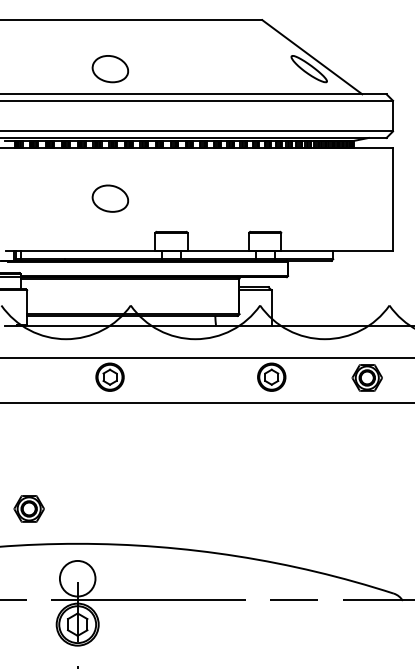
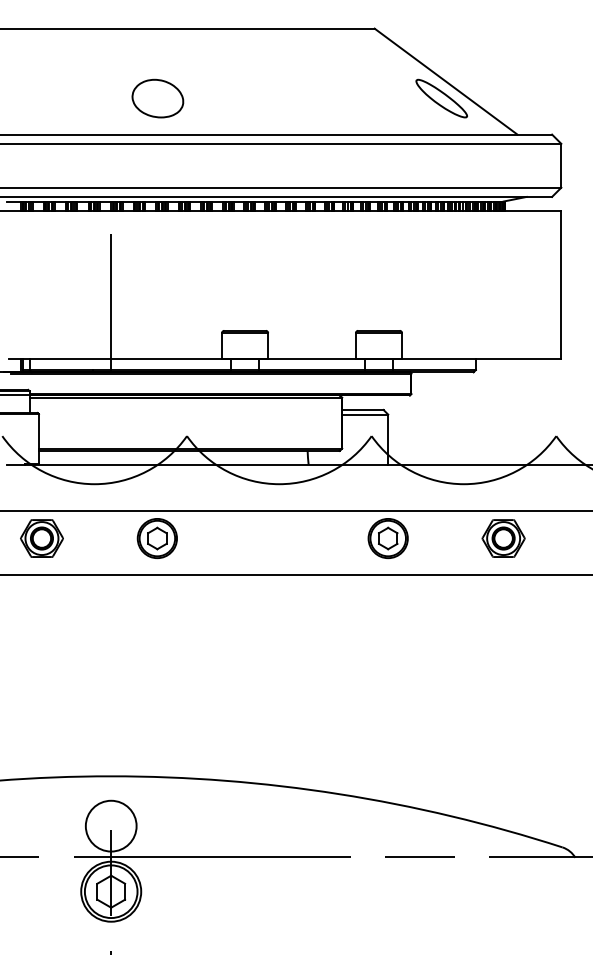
part: (110, 198) -> (157, 283), removed
line: (77, 212) -> (111, 303), added
part: (367, 377) -> (503, 538), moved
part: (28, 508) -> (41, 538), moved

